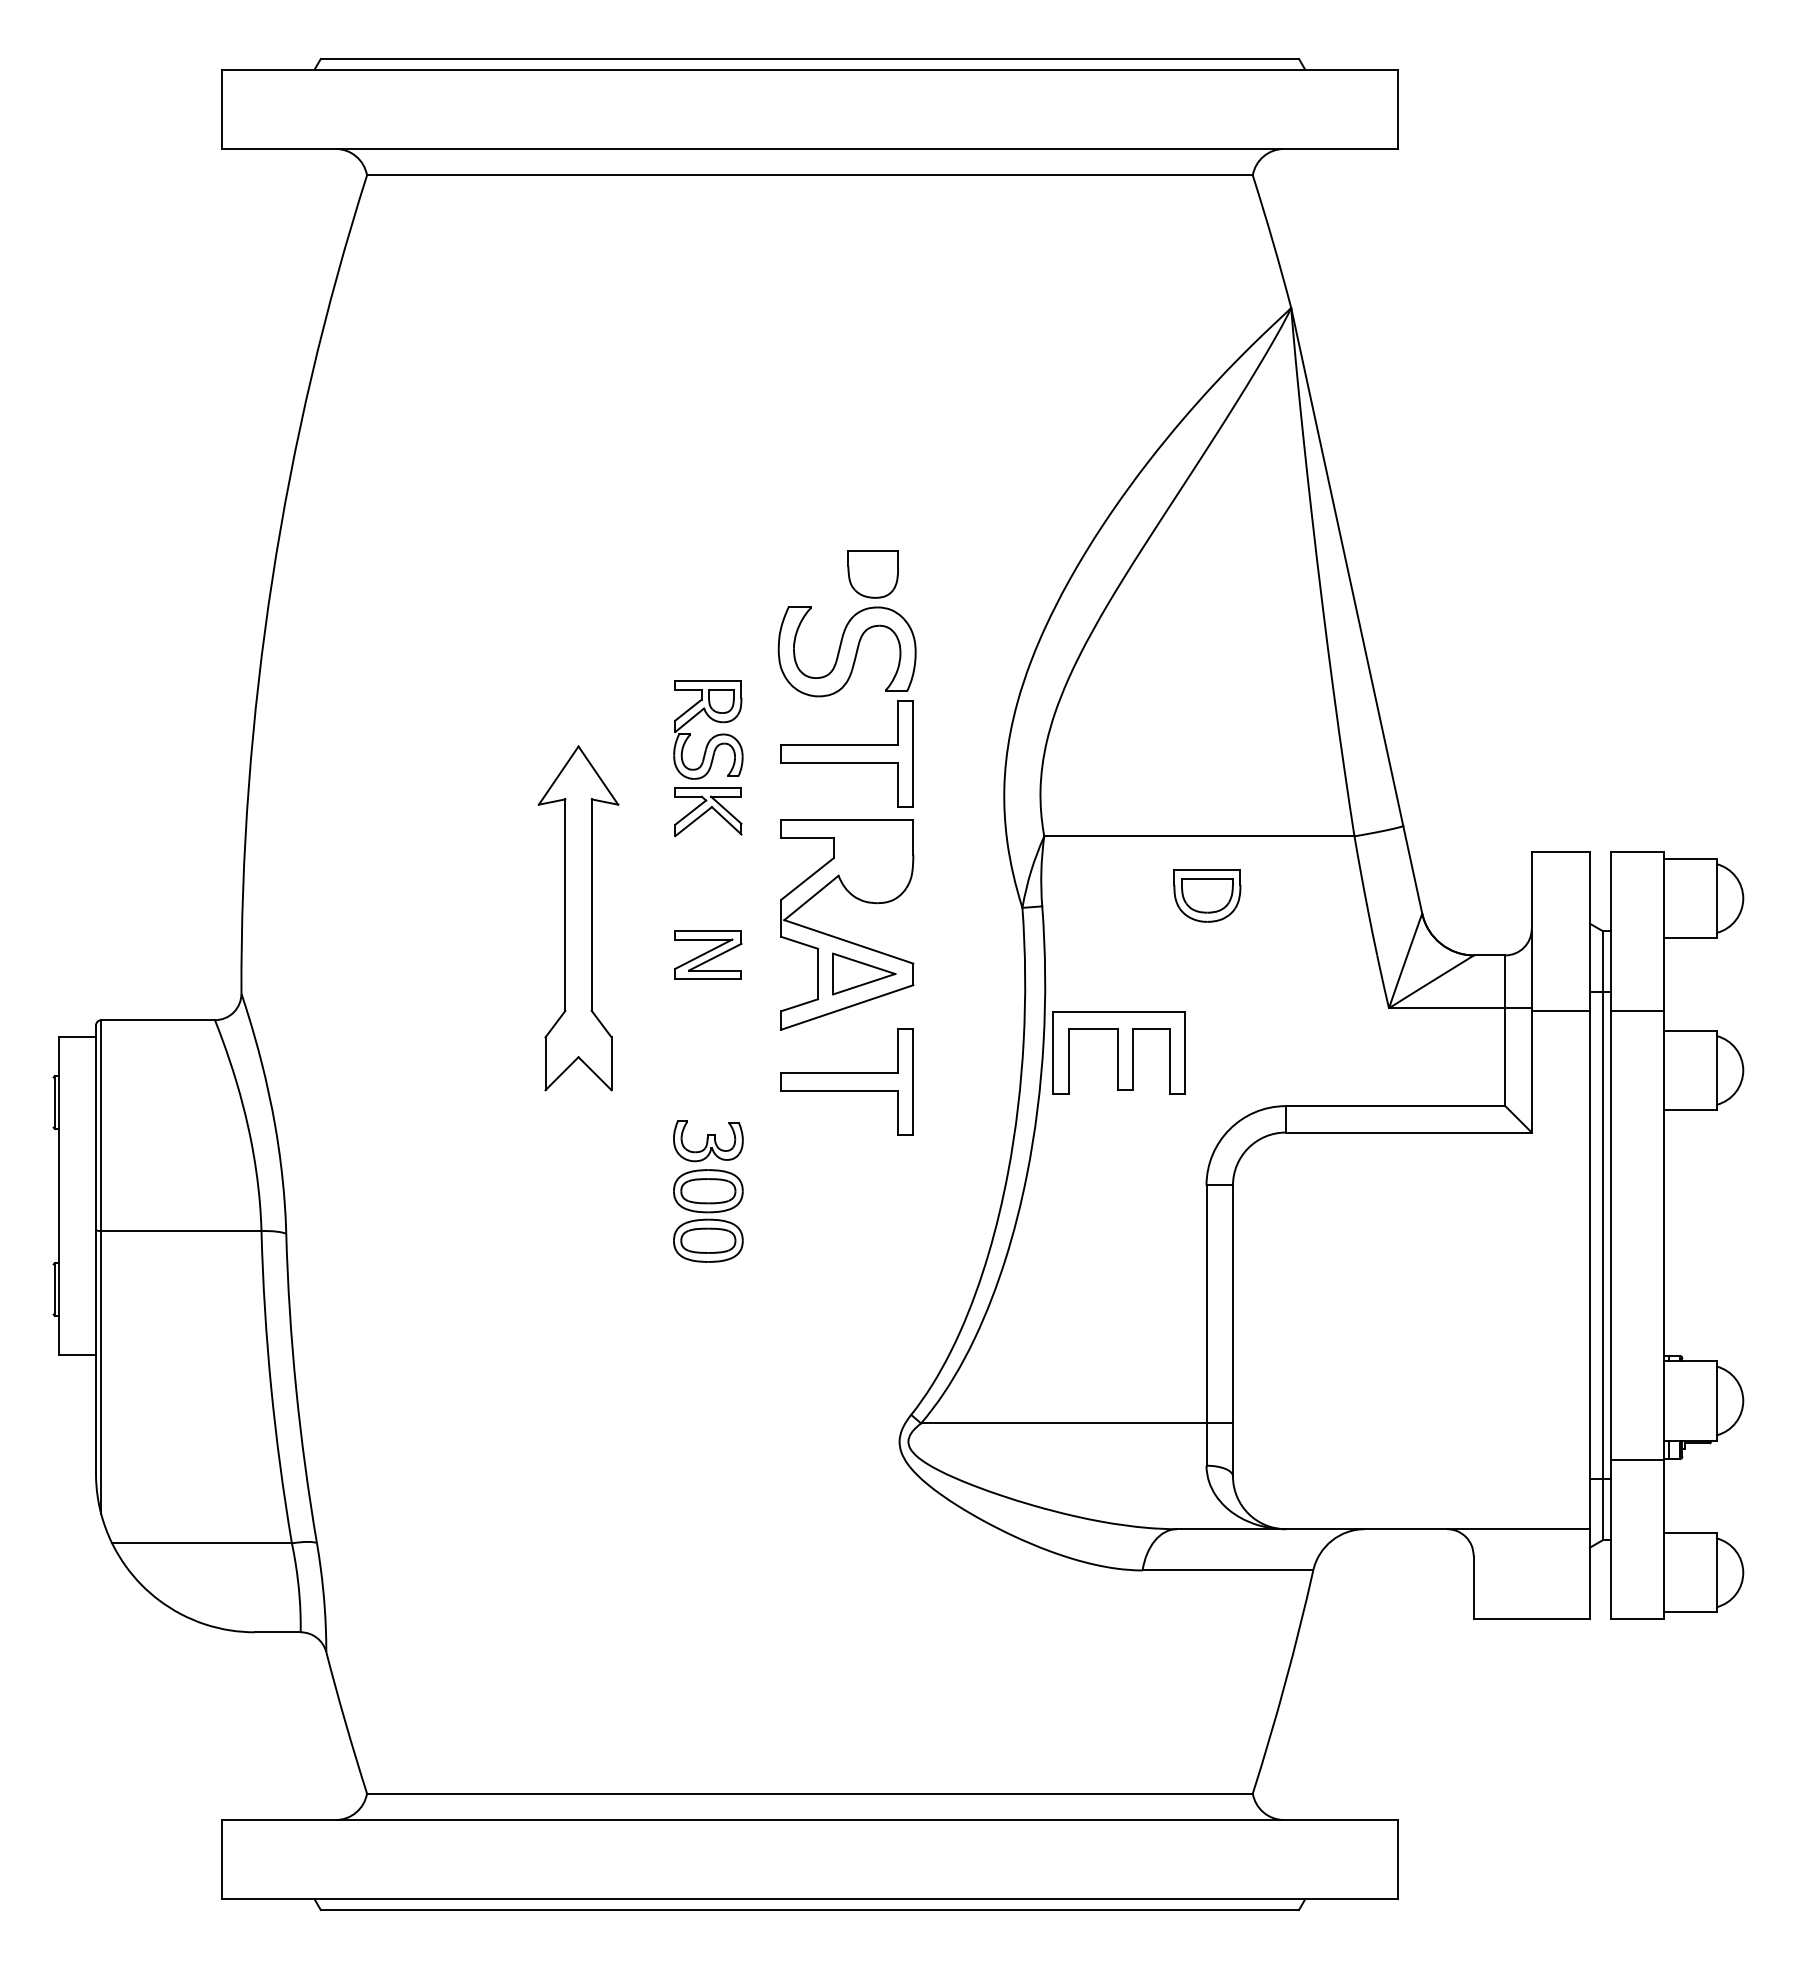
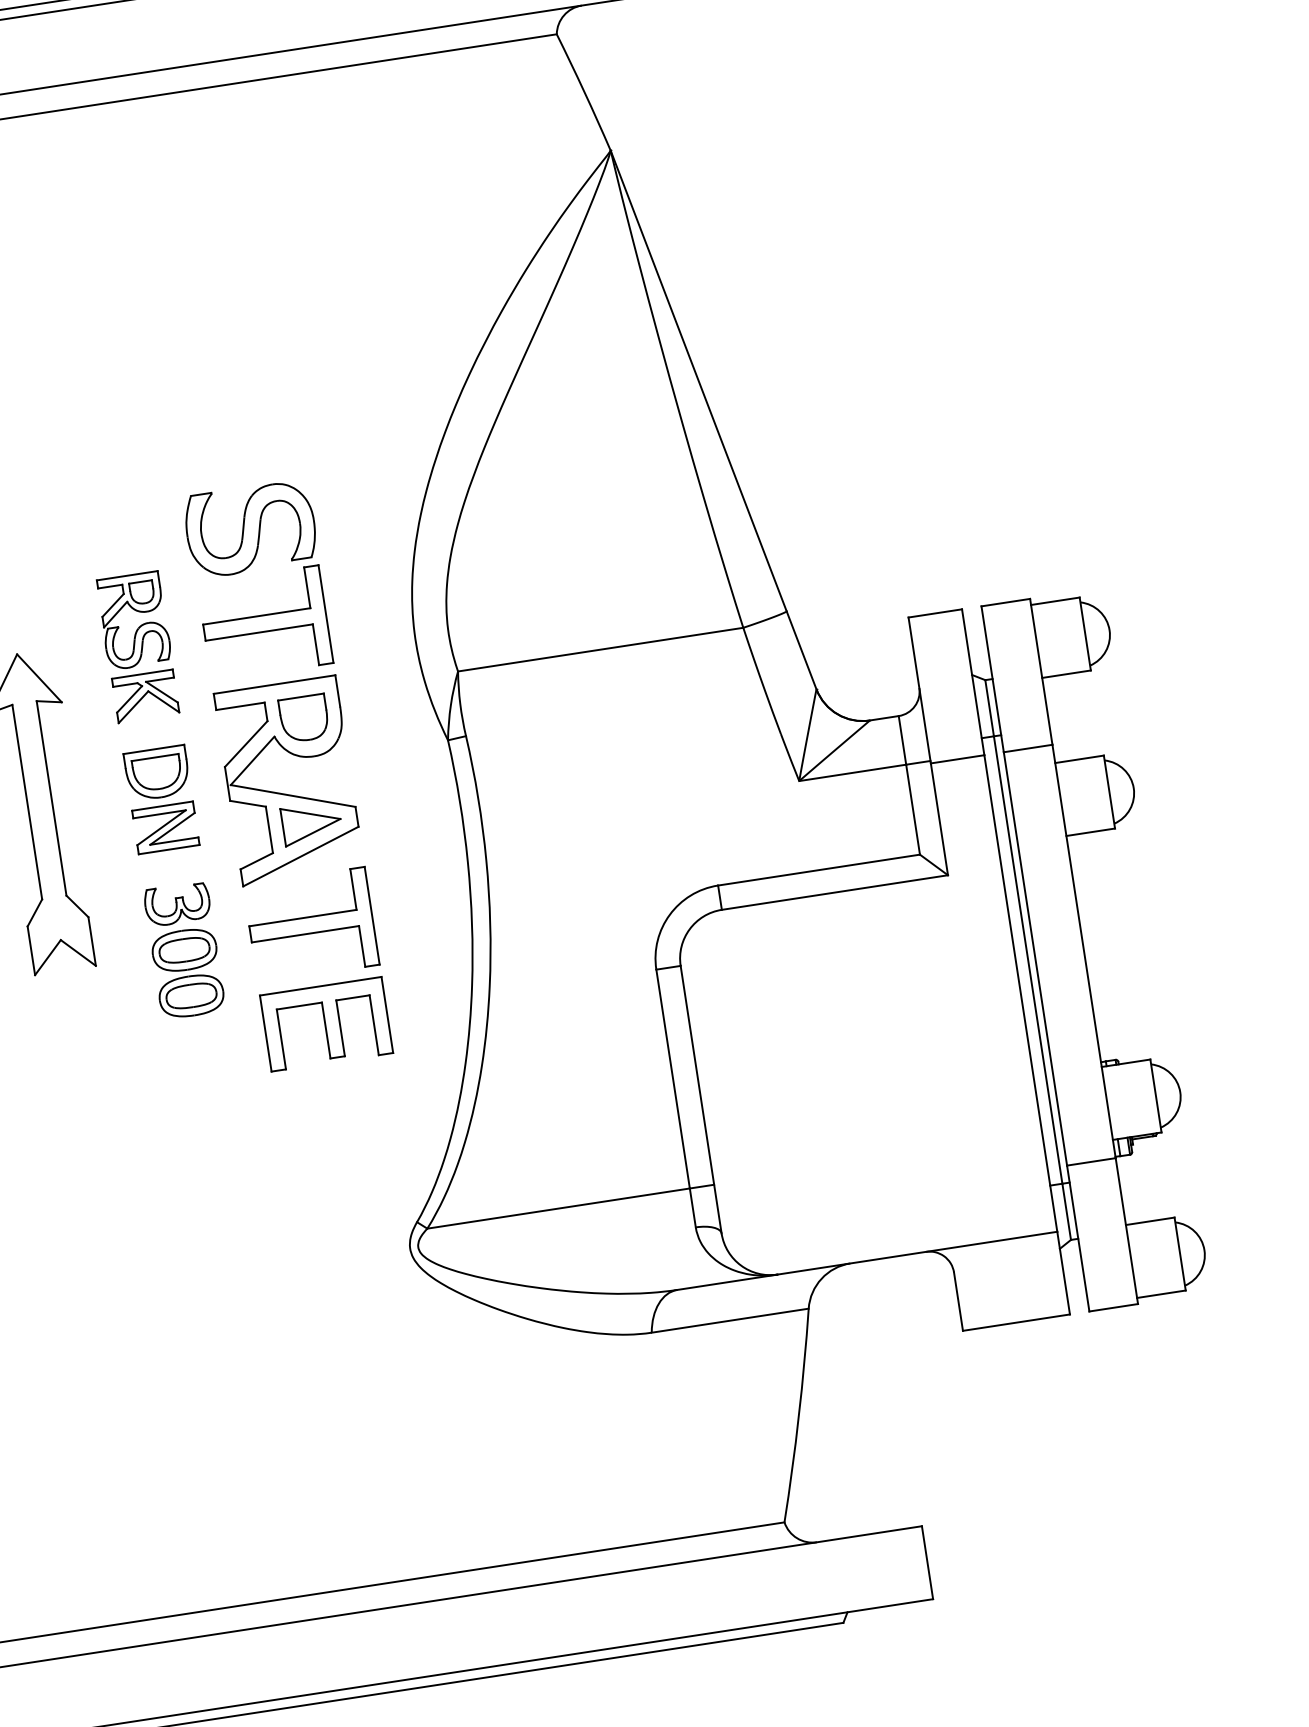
part: (872, 574) -> (303, 718), moved
part: (1207, 895) -> (157, 773), moved
part: (1118, 1052) -> (325, 1024), moved
part: (708, 1191) -> (184, 950), moved

